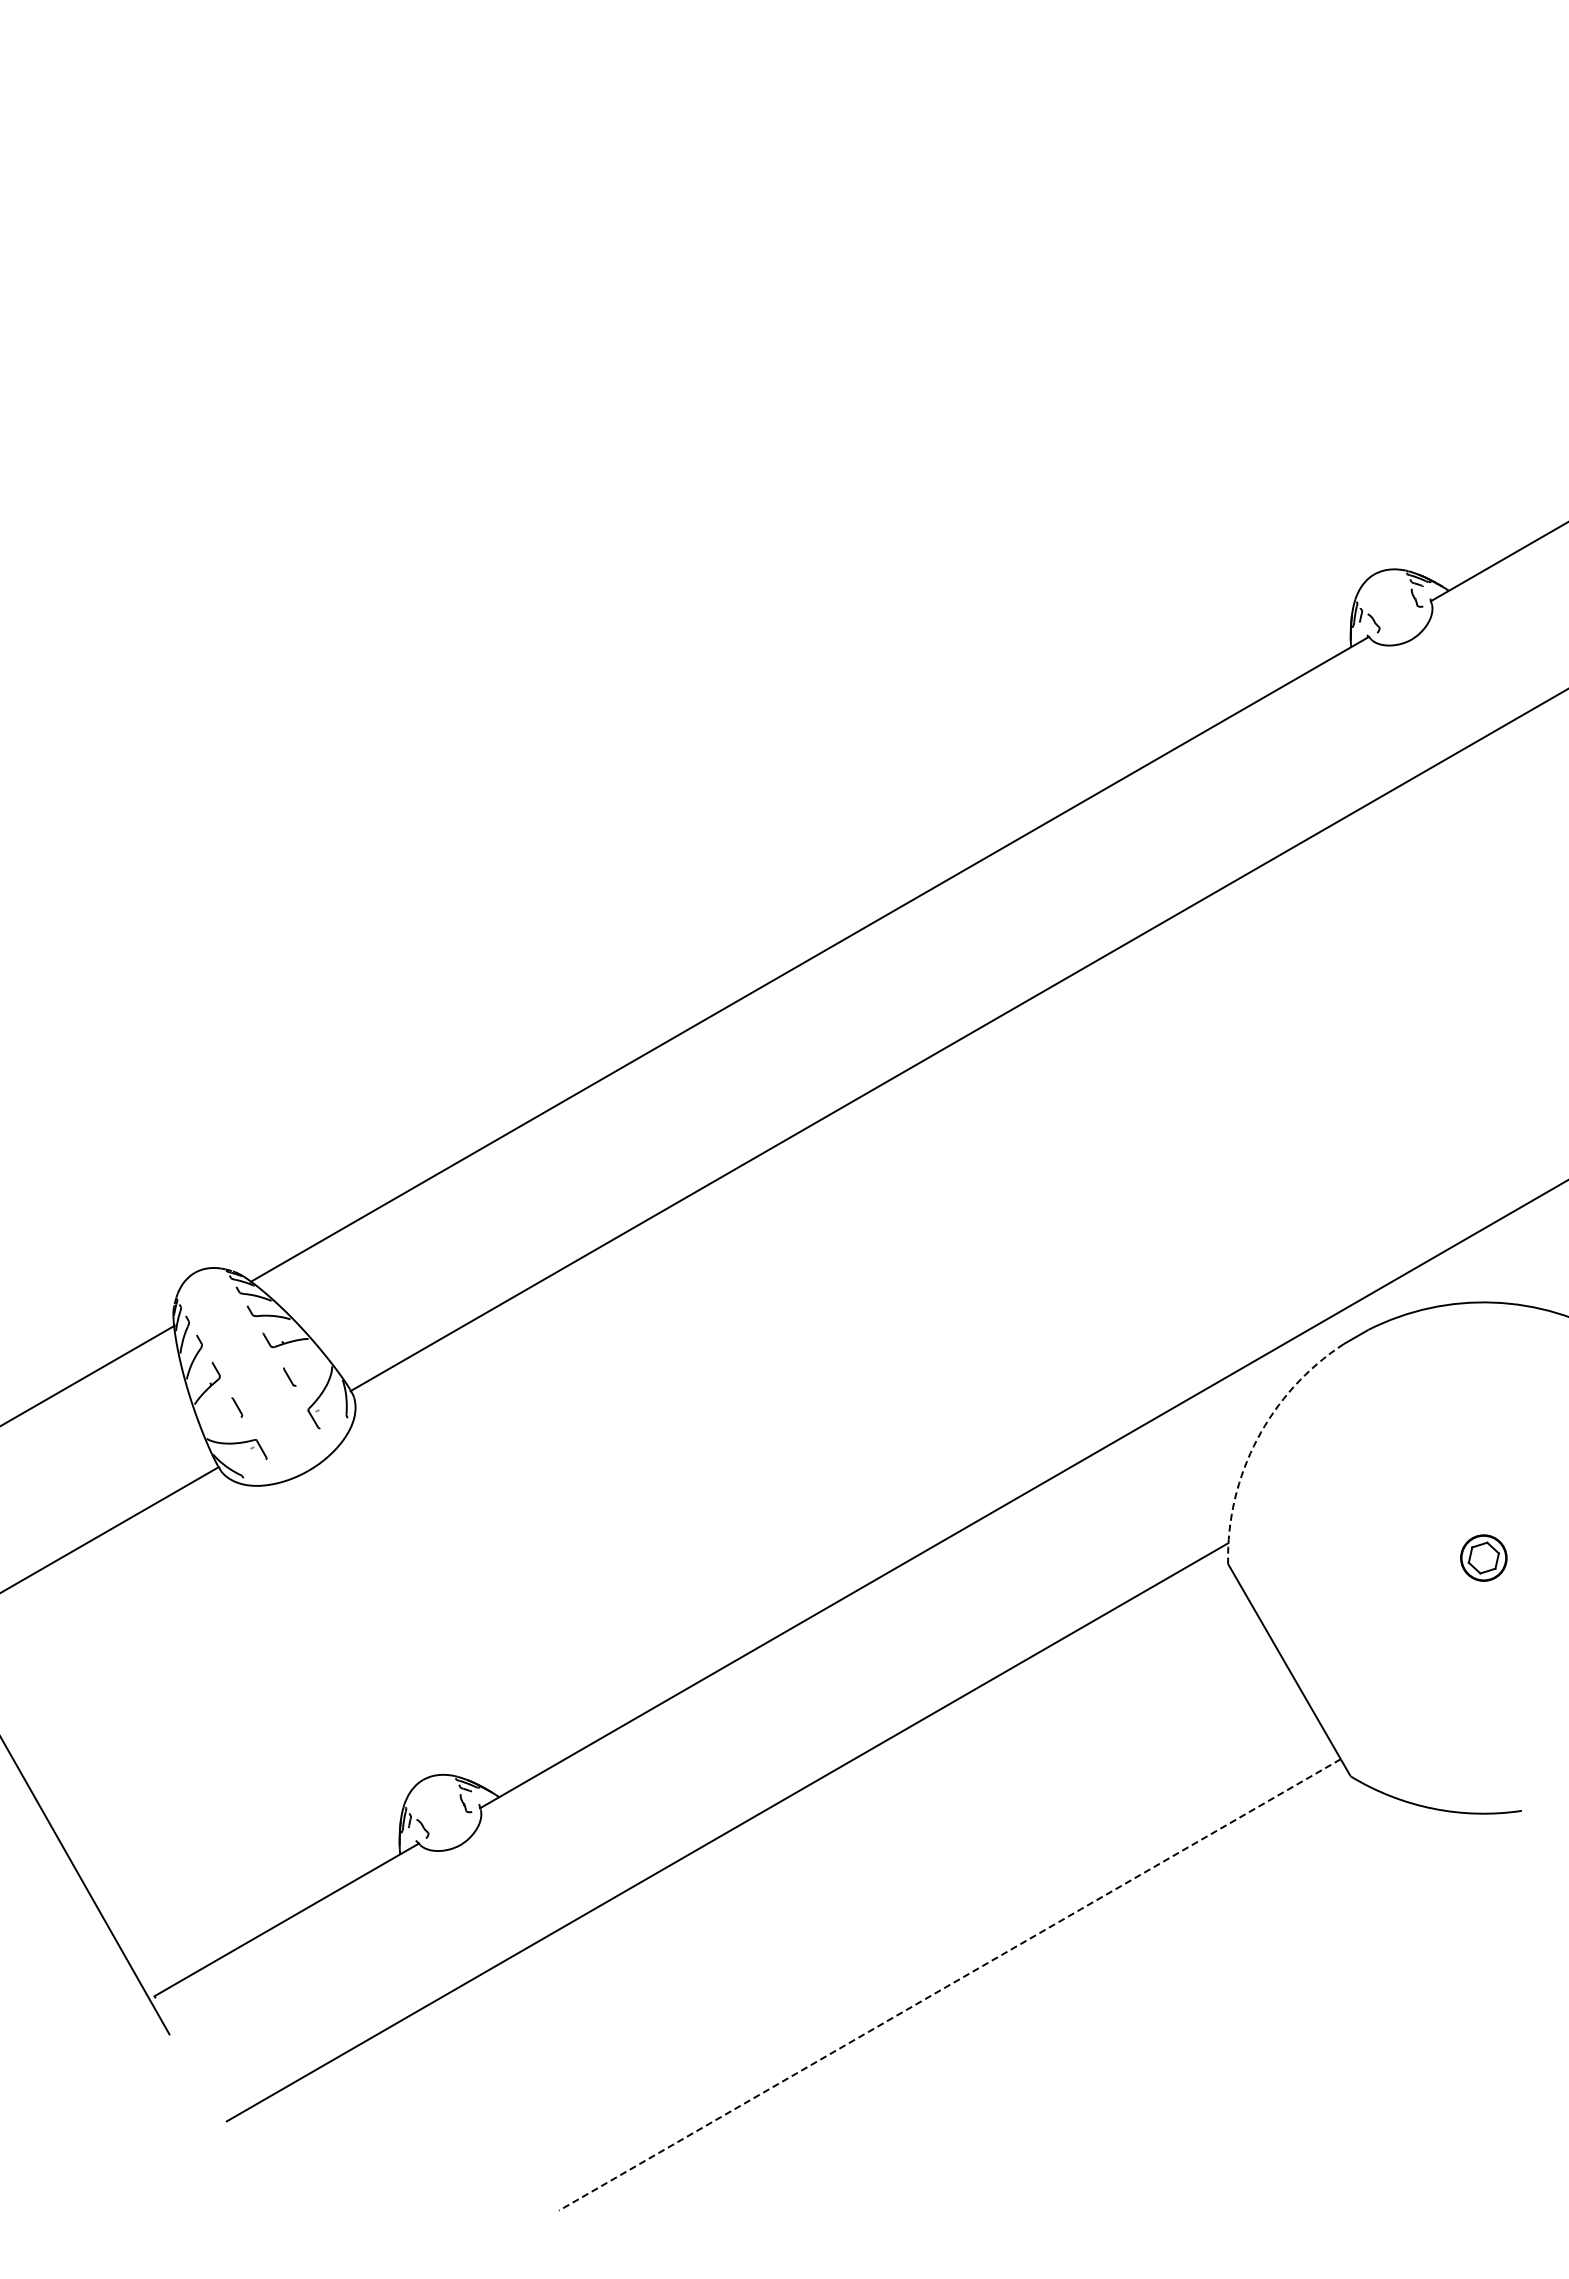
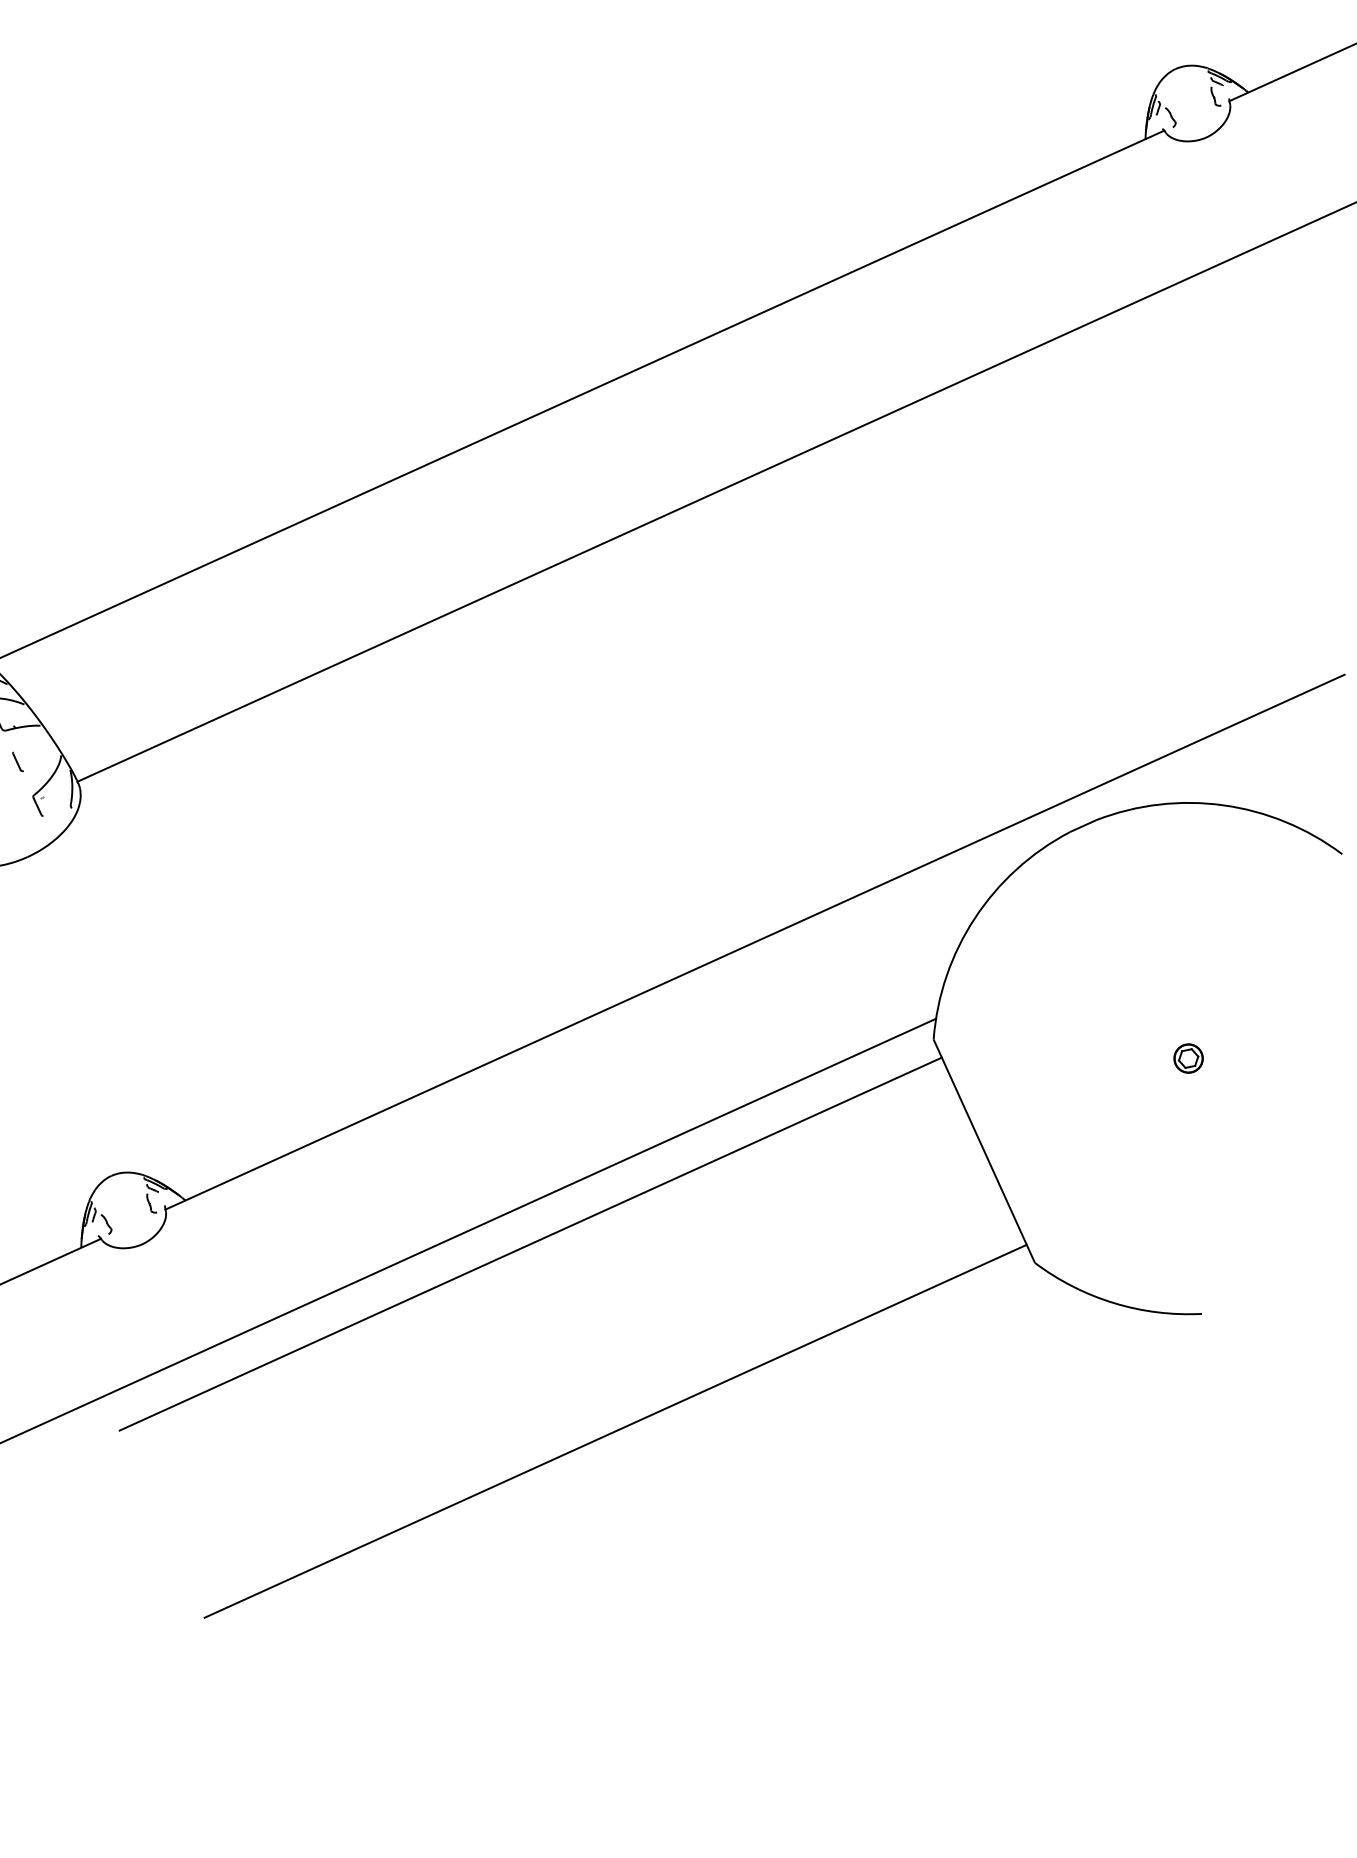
arc: (1257, 1439) -> (975, 918), dashed -> solid
part: (1483, 1557) -> (1188, 1057), size x0.62
line: (847, 1806) -> (531, 1243), added
line: (949, 1985) -> (615, 1431), dashed -> solid

